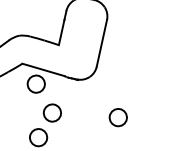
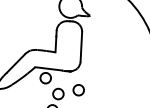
circle: (117, 117) -> (78, 90), moved

